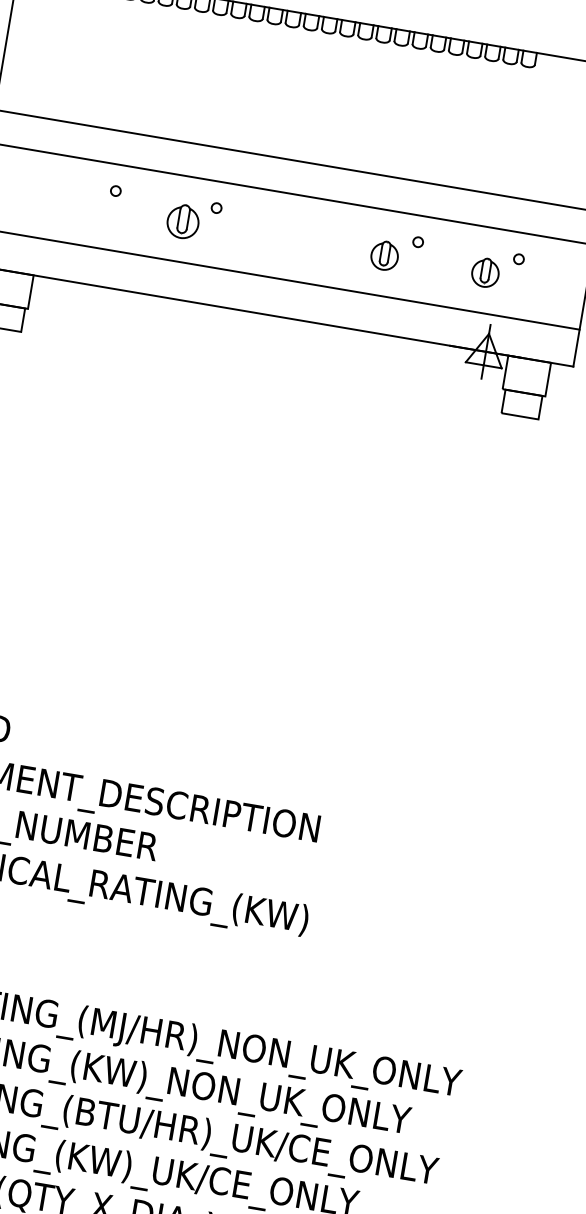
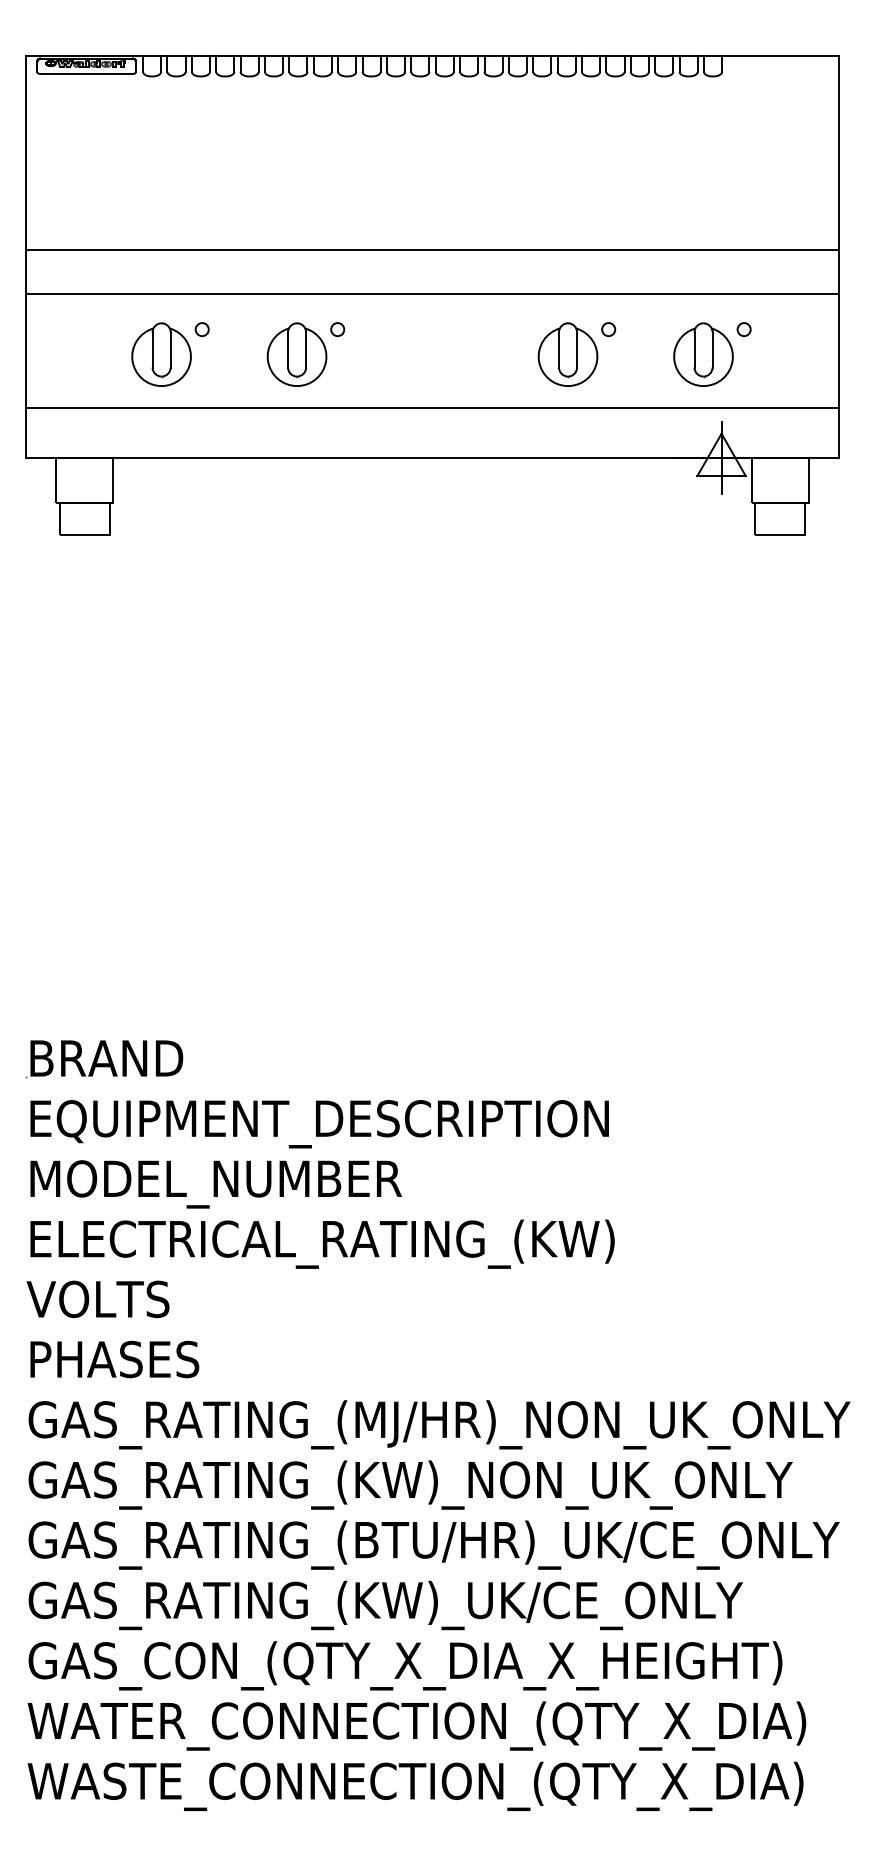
part: (82, 204) -> (161, 354), added
part: (182, 221) -> (296, 354), size x1.43
part: (384, 255) -> (567, 354), size x1.67
part: (485, 272) -> (703, 354), size x1.67

